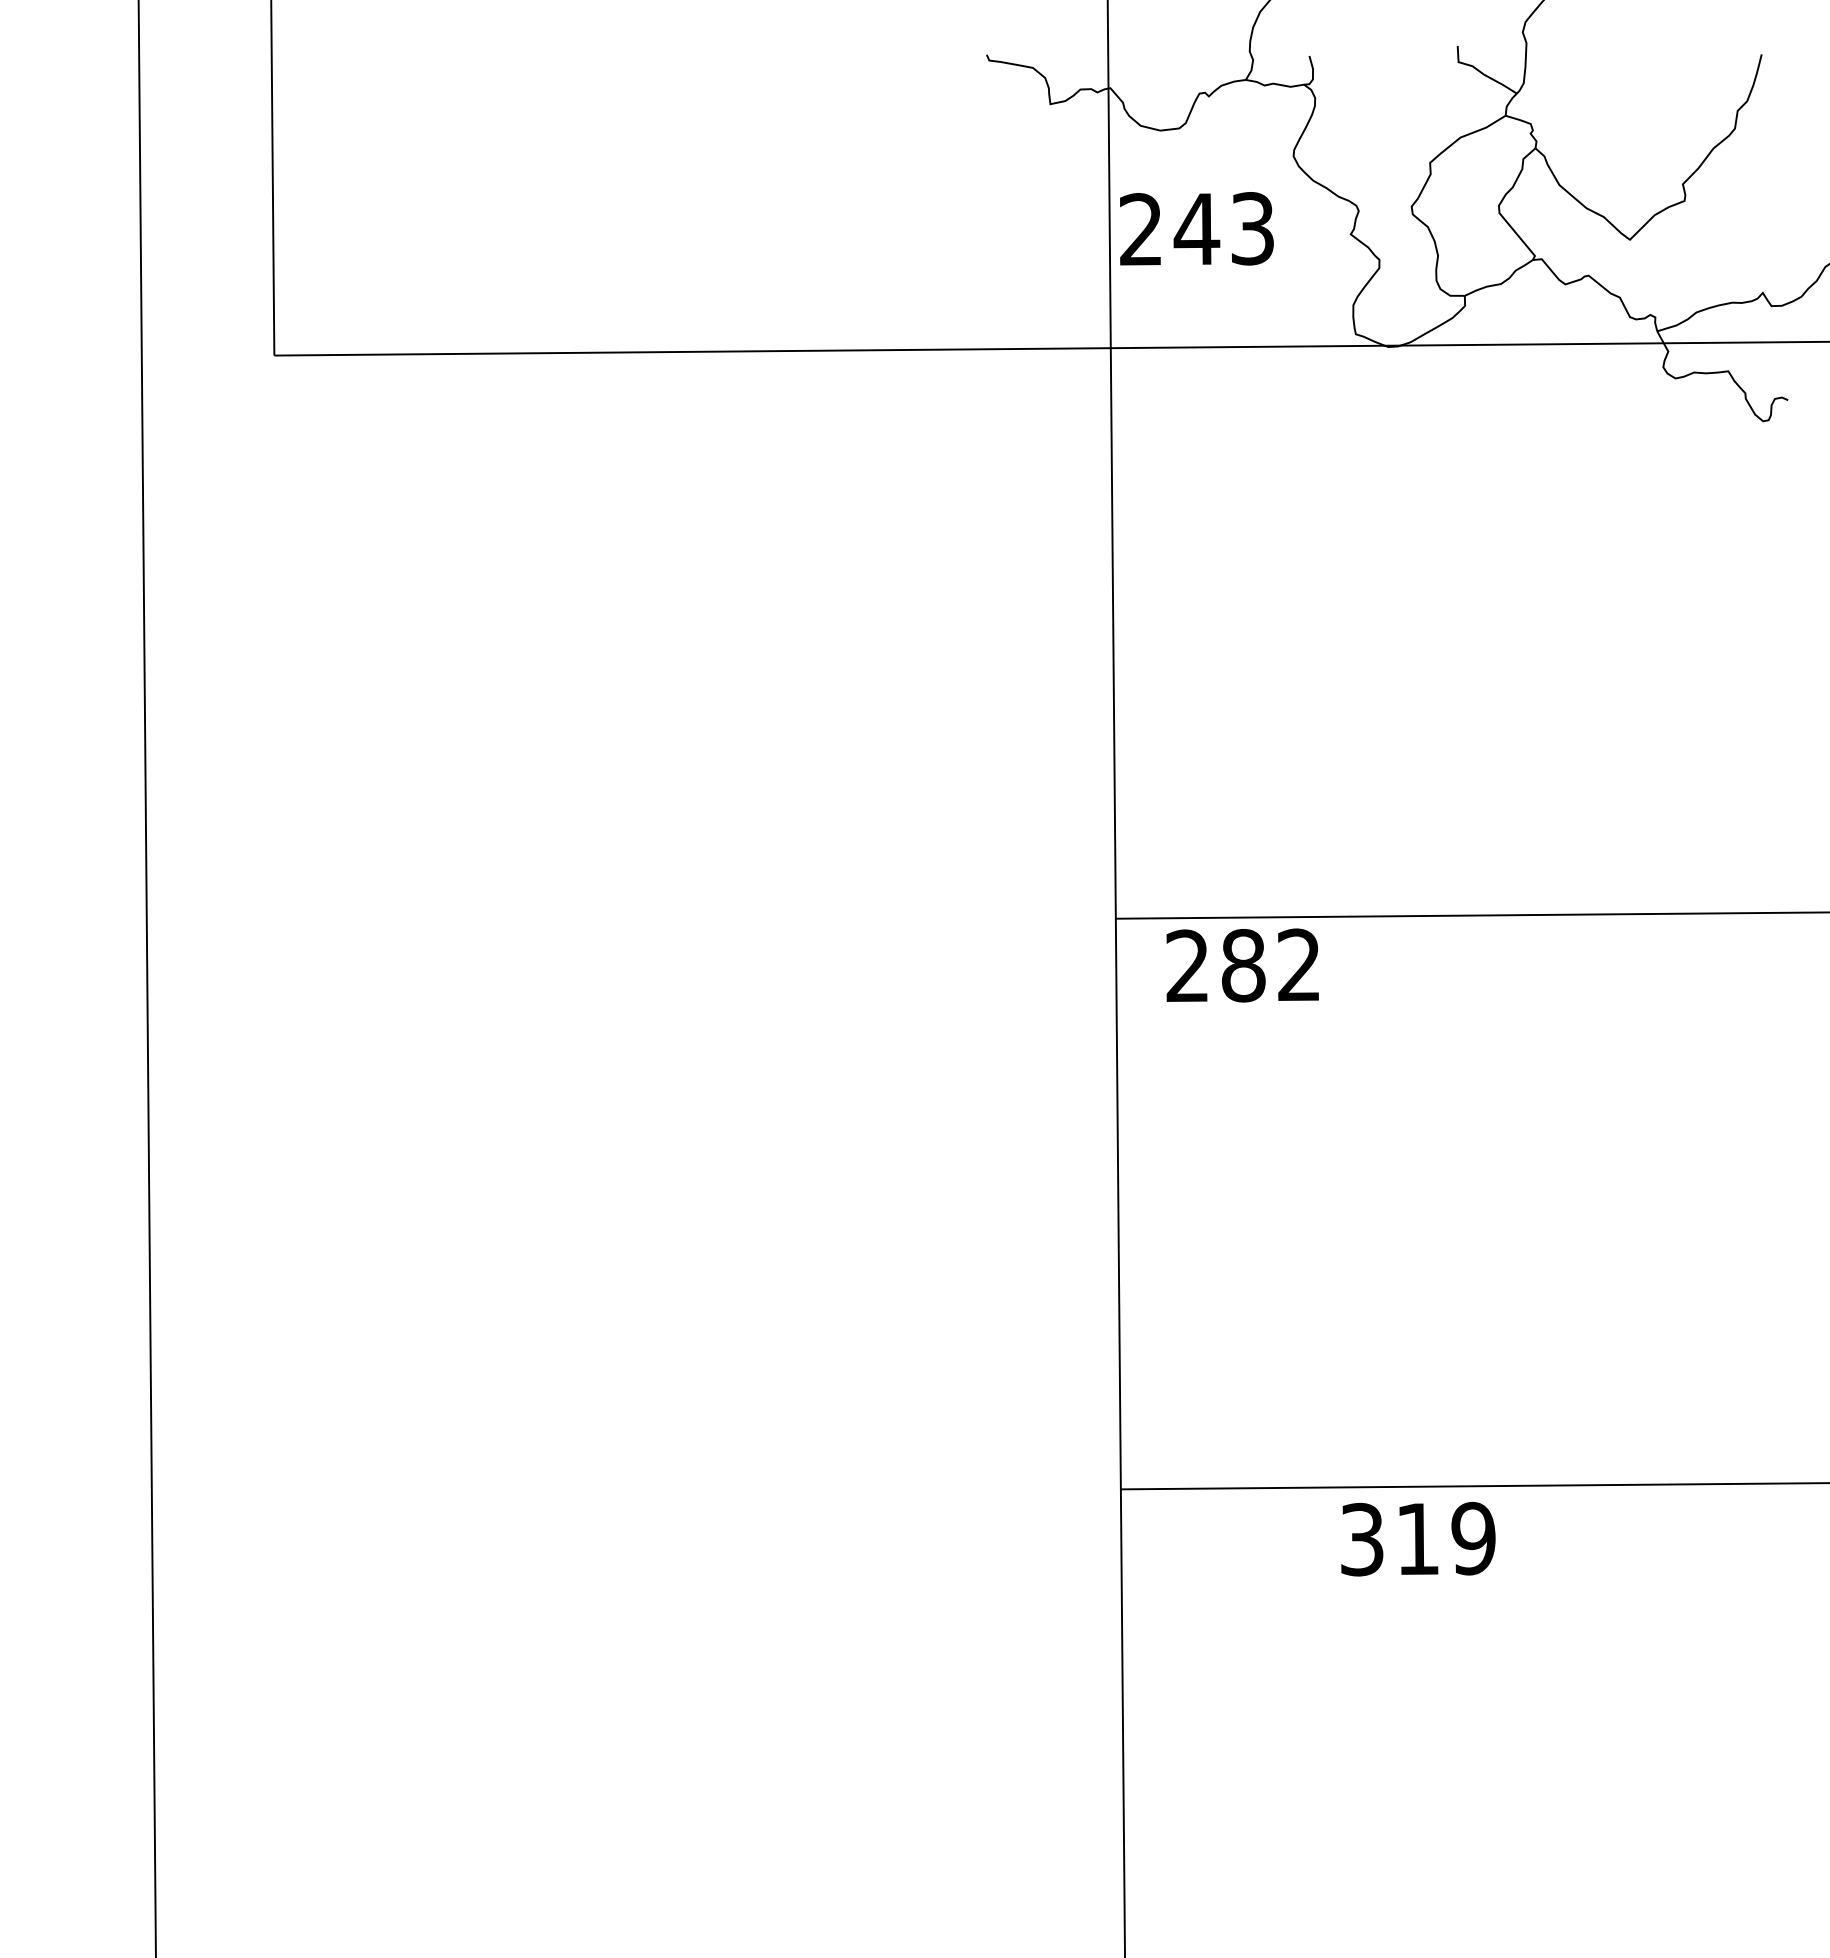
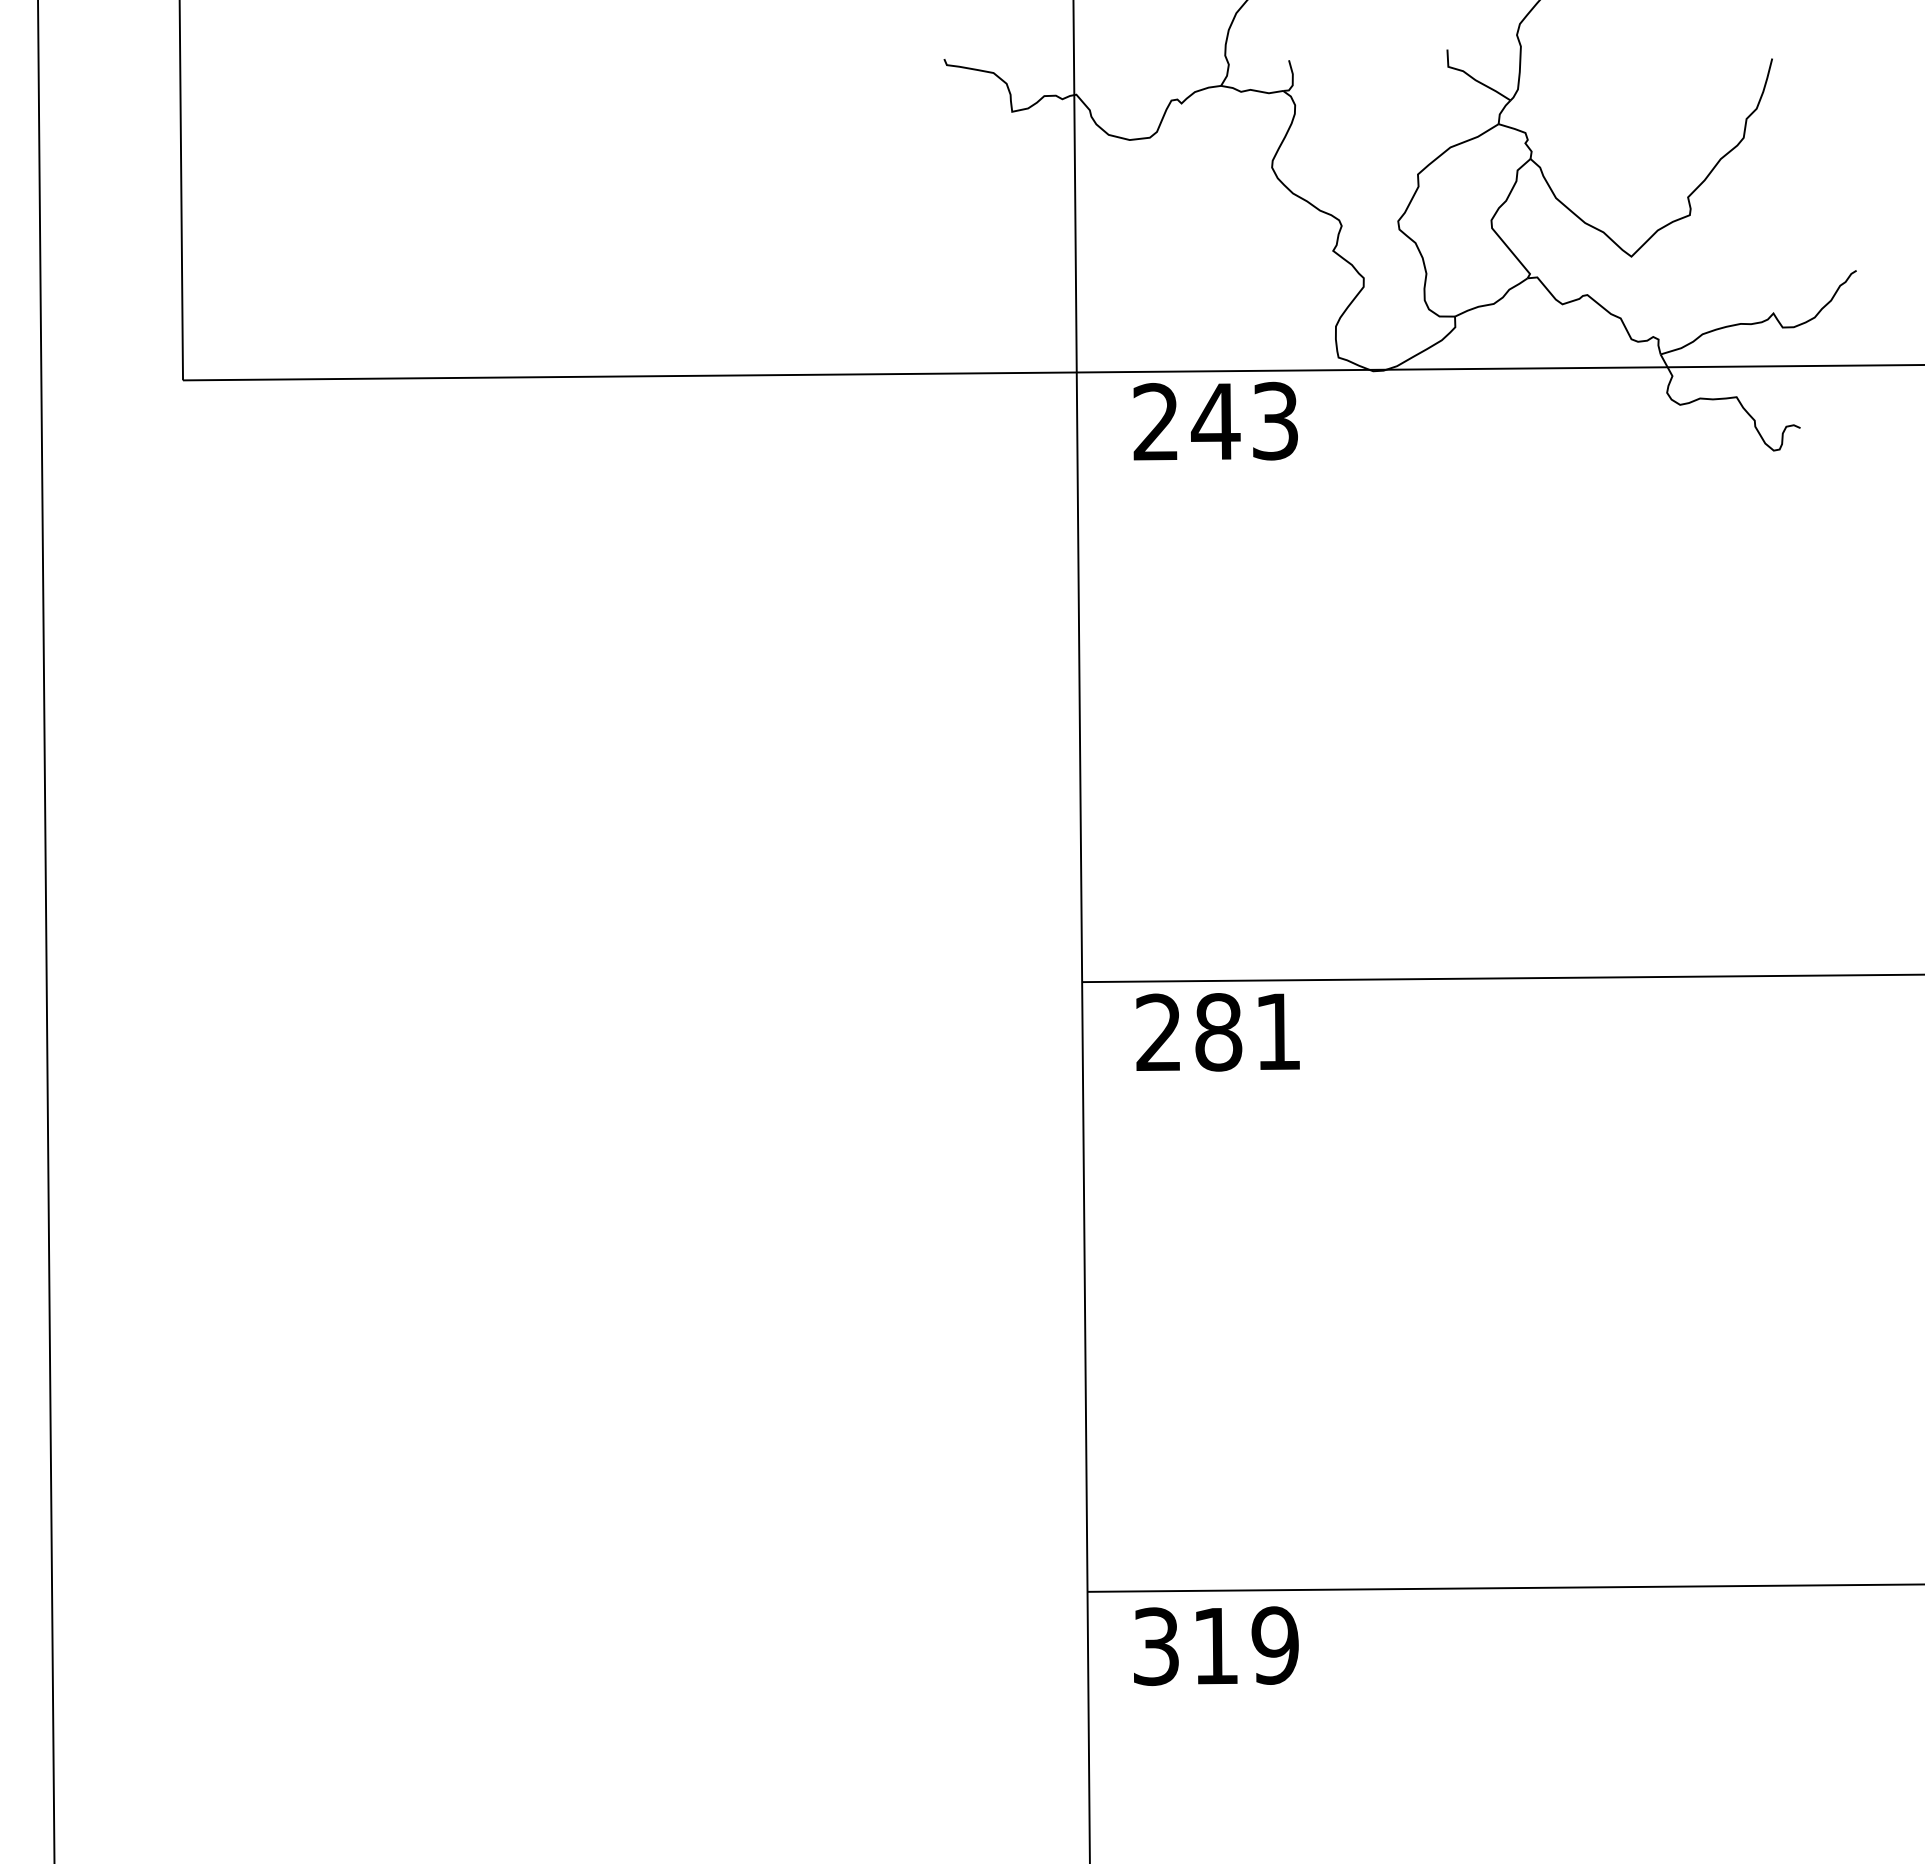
text: (1196, 228) -> (1215, 420), moved
text: (1298, 964) -> (1277, 1031), 282 -> 281
text: (1418, 1538) -> (1216, 1645), moved

